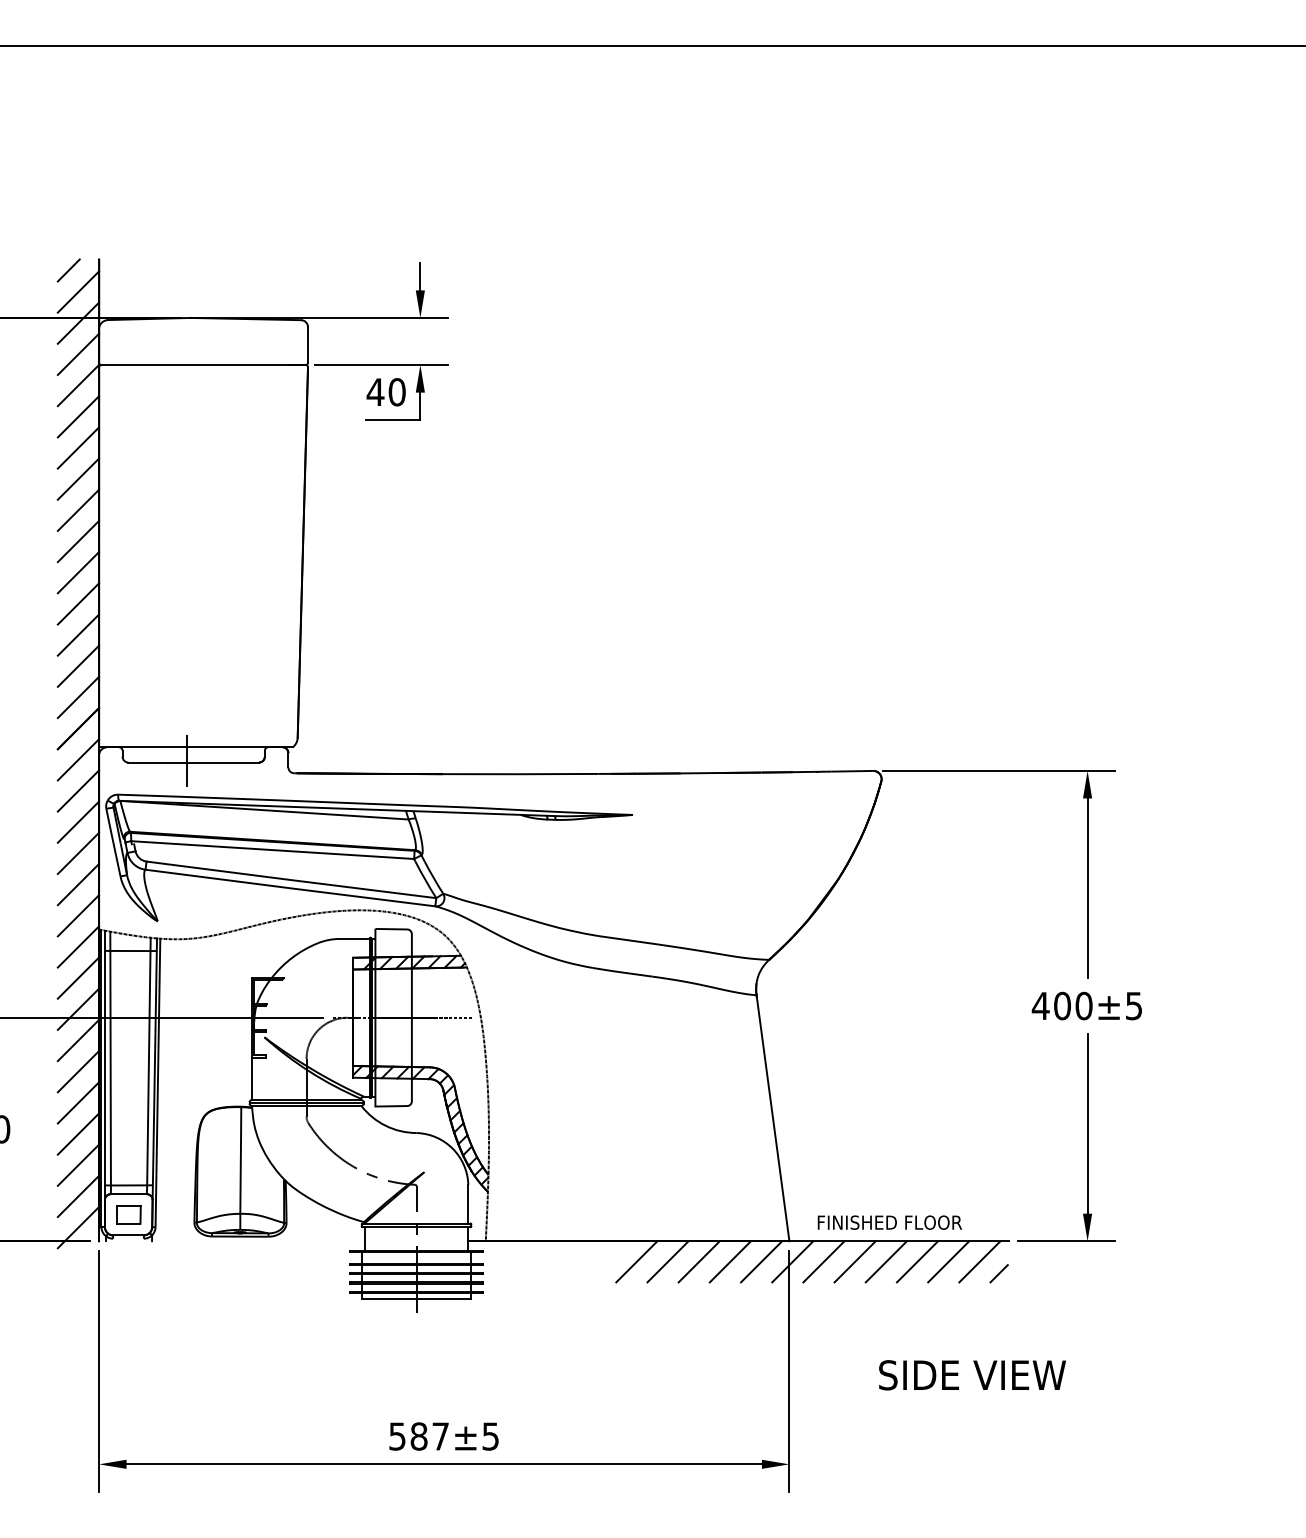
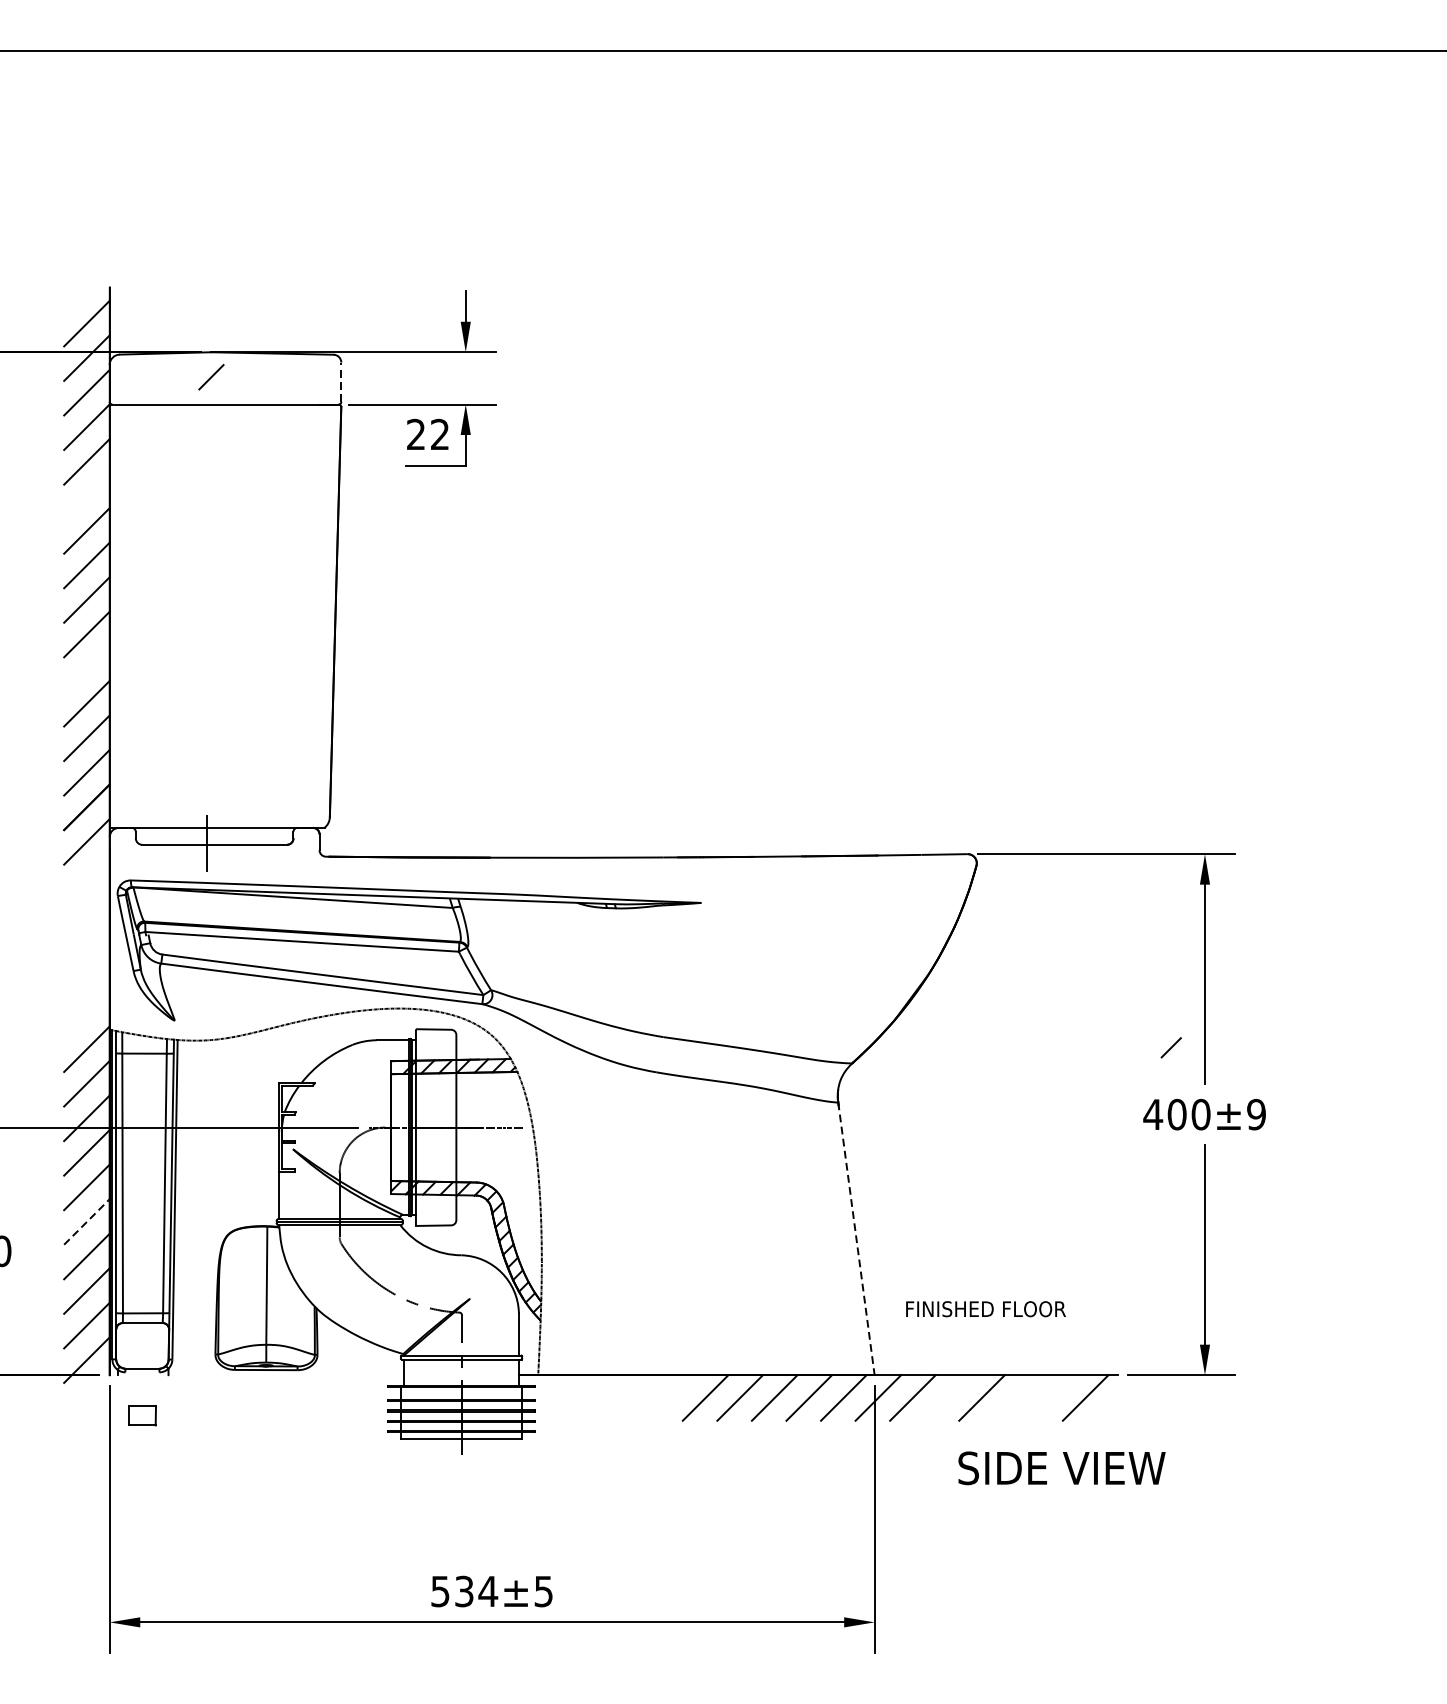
line: (68, 270) -> (211, 377), moved
line: (308, 344) -> (341, 381), solid -> dashed
text: (385, 392) -> (427, 434), 40 -> 22
line: (78, 447) -> (87, 495), removed
line: (78, 603) -> (87, 668), removed
line: (78, 790) -> (87, 875), removed
line: (78, 821) -> (87, 910), removed
line: (78, 853) -> (87, 945), removed
line: (78, 884) -> (87, 979), removed
line: (78, 915) -> (87, 1014), removed
text: (1133, 1005) -> (1255, 1114), 400±5 -> 400±9
line: (78, 1102) -> (87, 1221), solid -> dashed
line: (773, 1118) -> (857, 1239), solid -> dashed
part: (128, 1214) -> (142, 1415), moved
text: (889, 1222) -> (985, 1309), moved
line: (854, 1261) -> (946, 1397), removed
line: (917, 1261) -> (1016, 1397), removed
line: (948, 1261) -> (1050, 1397), removed
line: (998, 1273) -> (1170, 1047), moved
text: (972, 1375) -> (1061, 1468), moved
text: (429, 1436) -> (475, 1591), 587±5 -> 534±5

